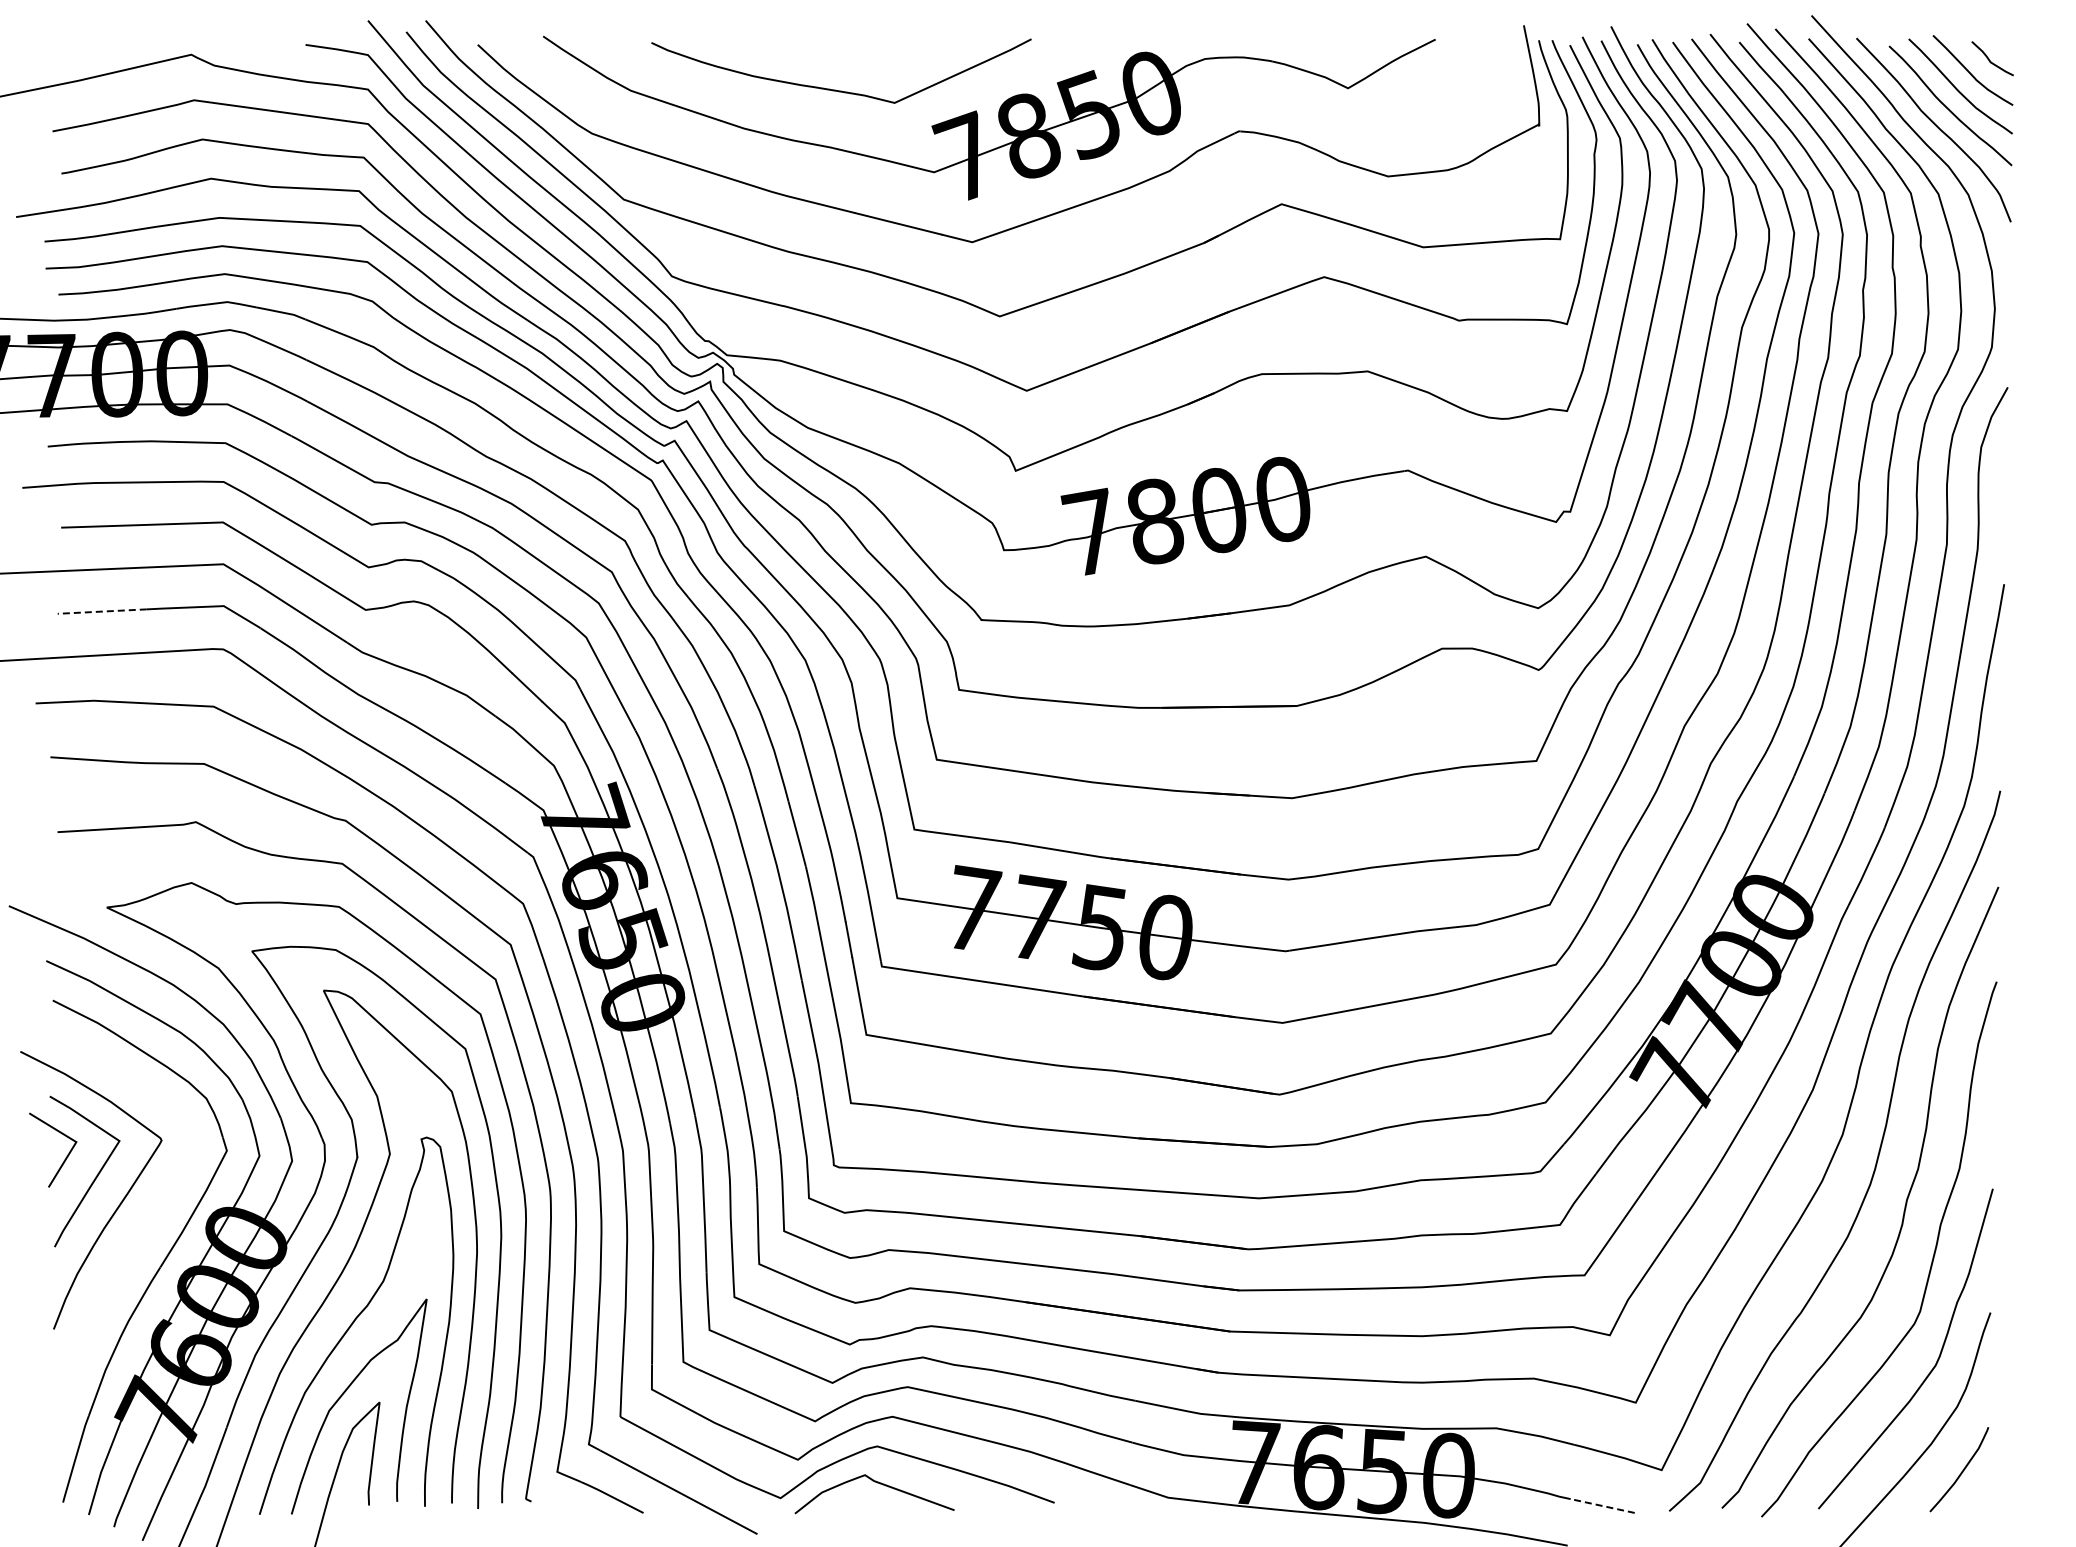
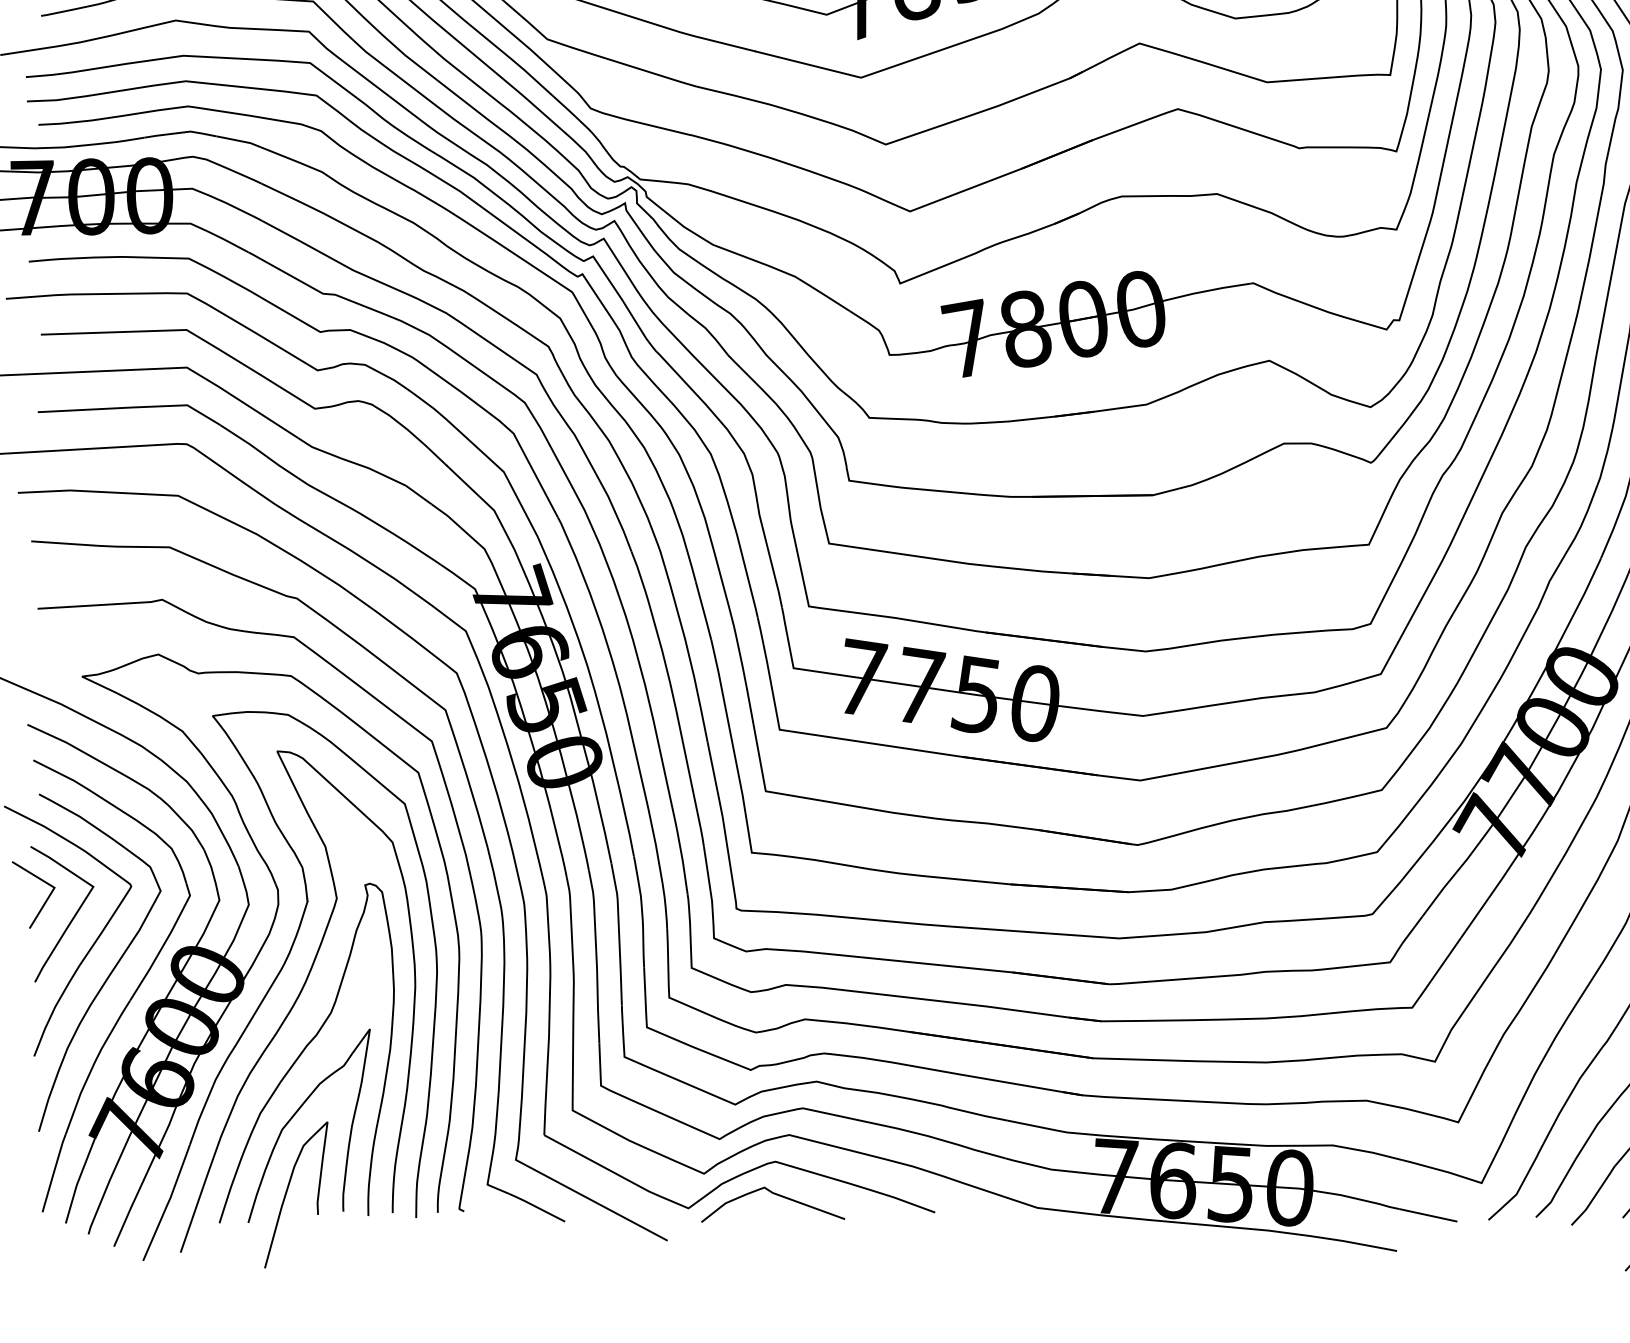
line: (102, 611) -> (78, 410), dashed -> solid
curve: (139, 1234) -> (111, 970), added
line: (1602, 1506) -> (1428, 1215), dashed -> solid

